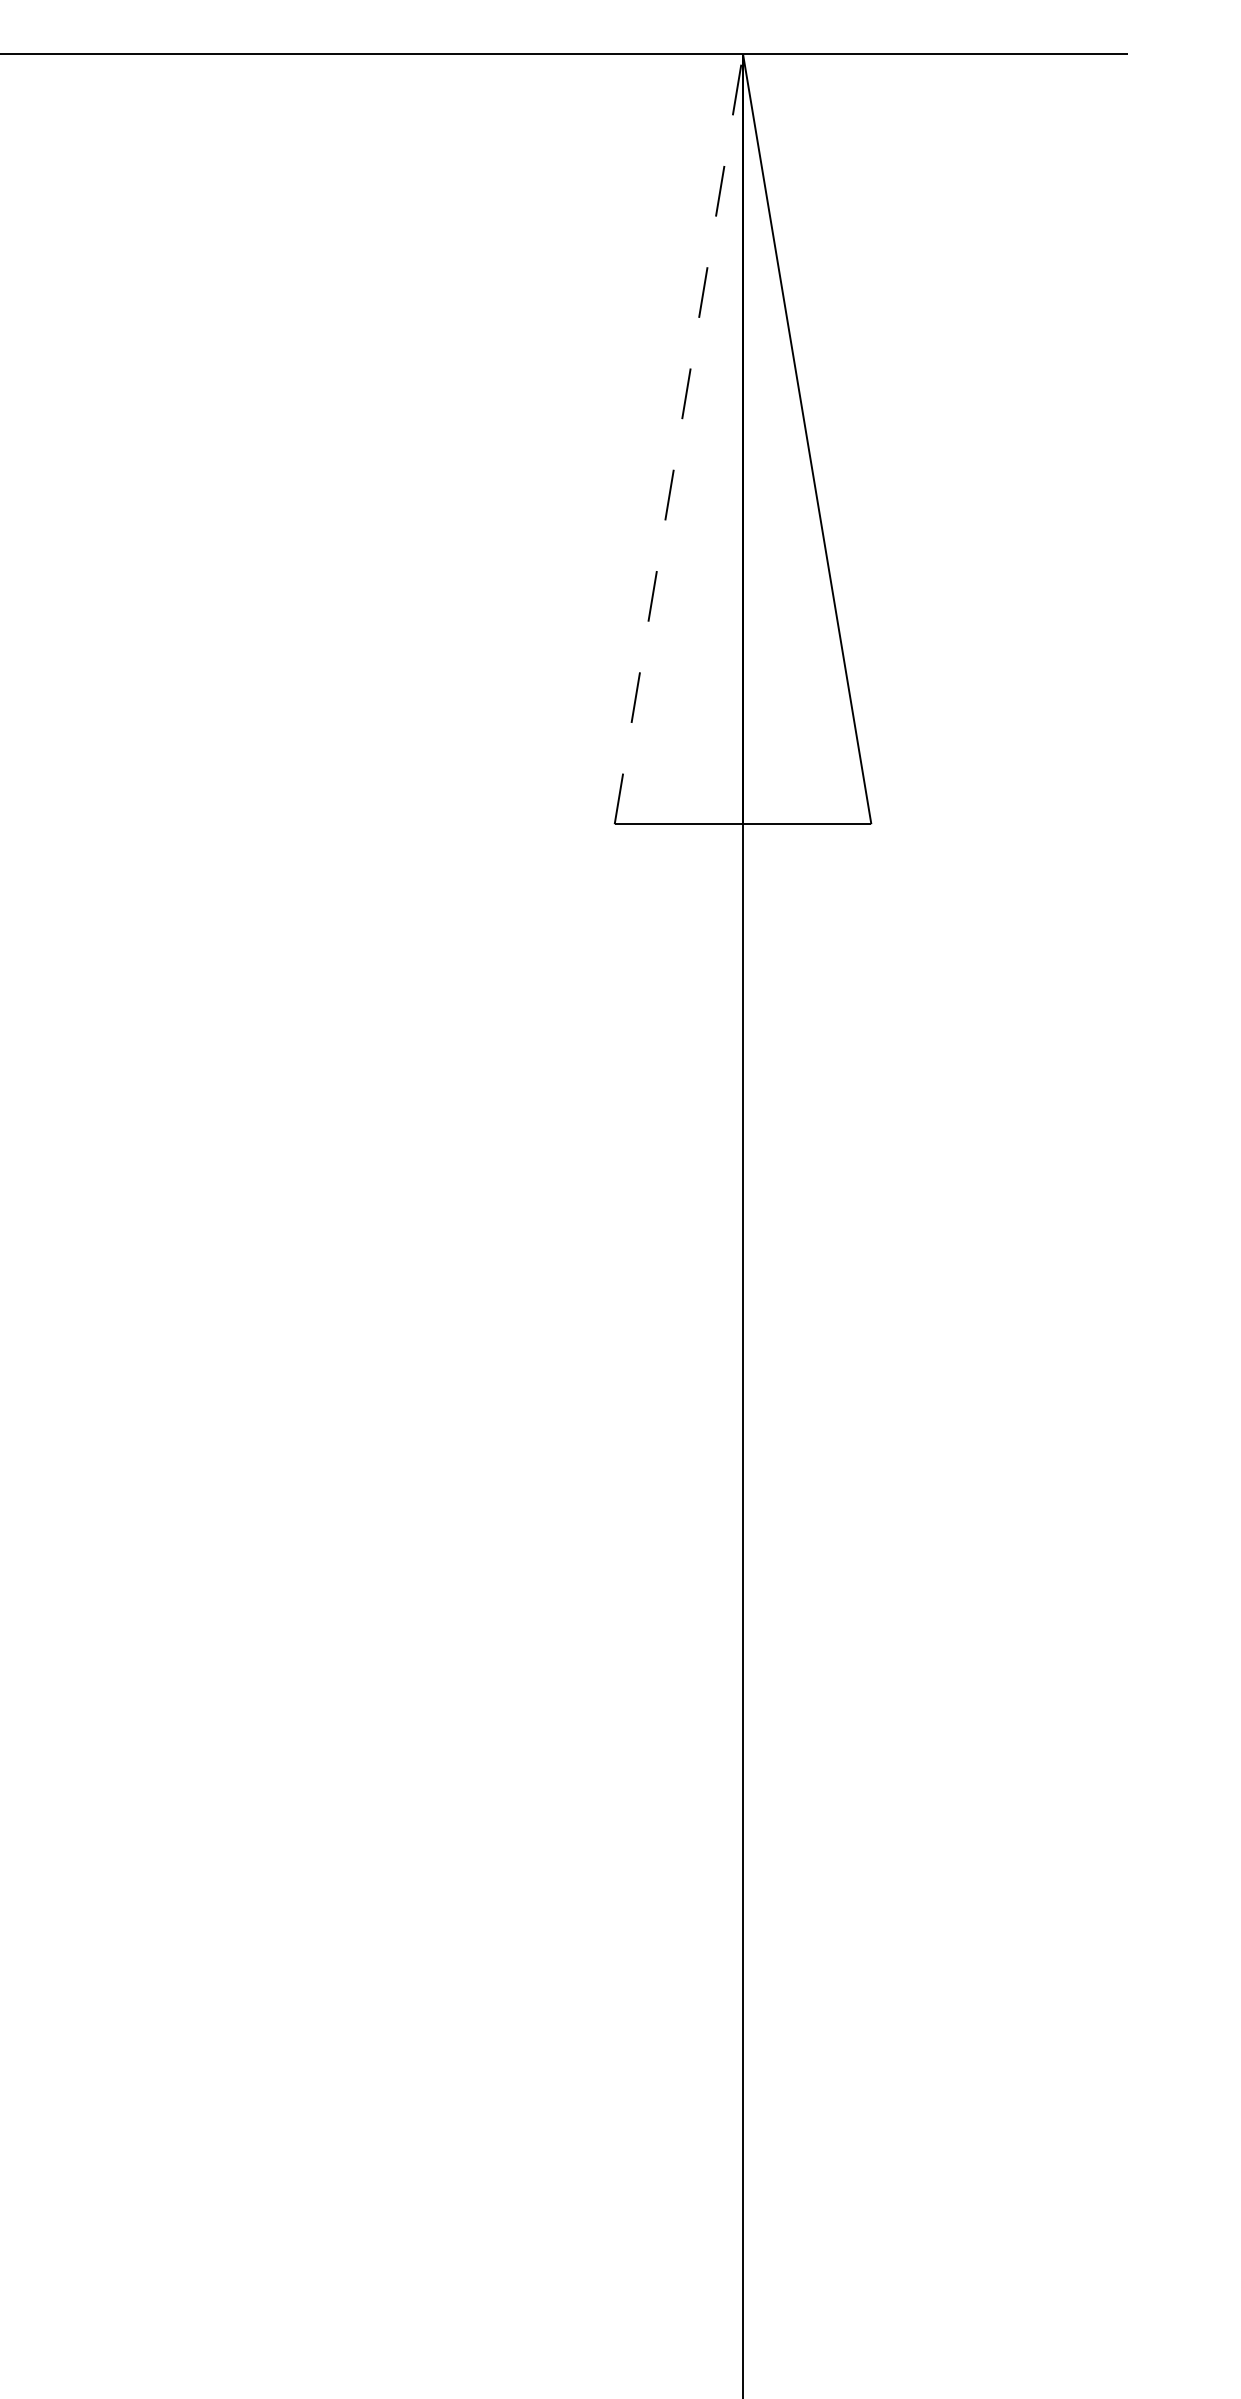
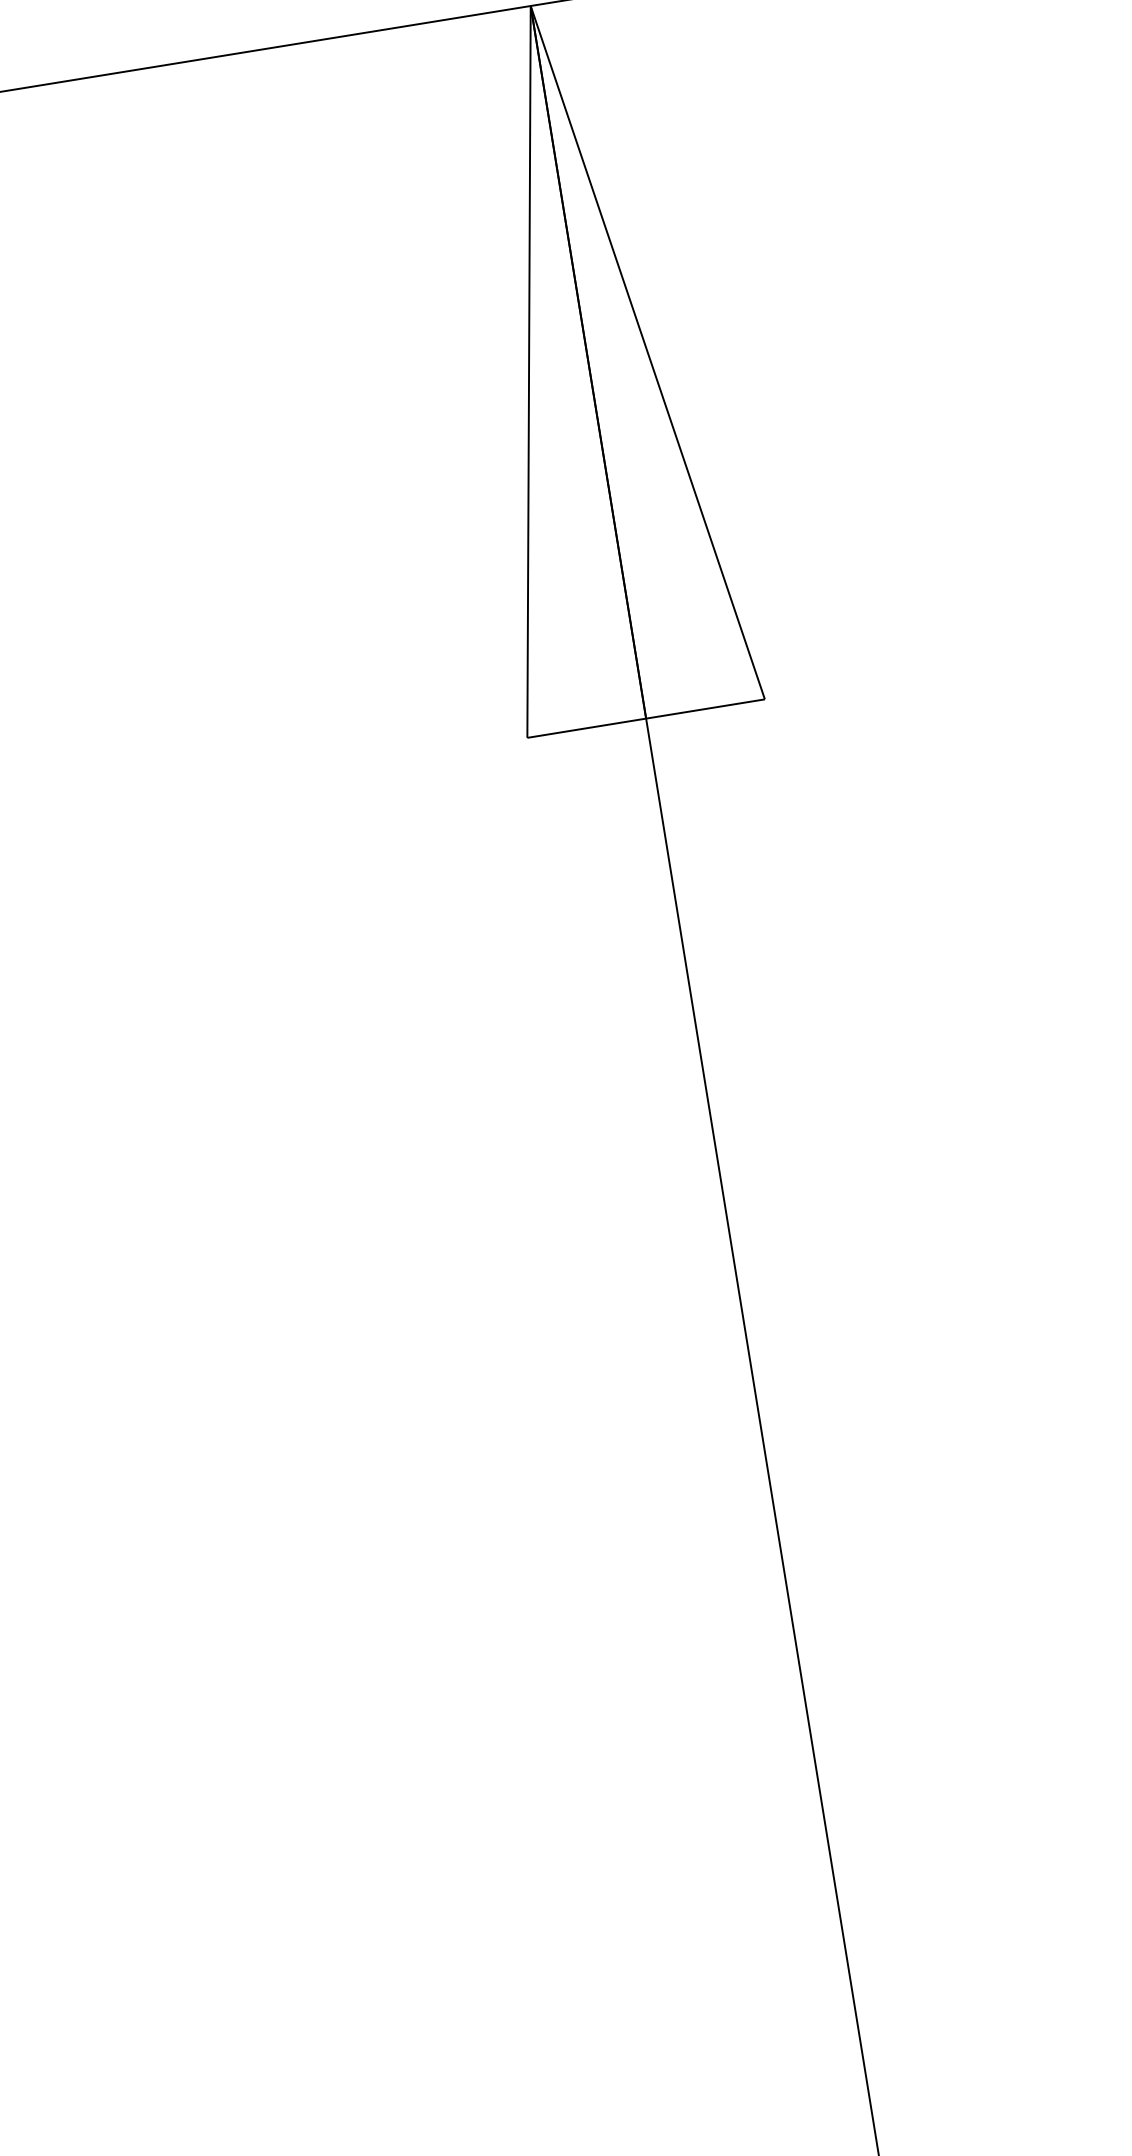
line: (678, 438) -> (528, 371), dashed -> solid

